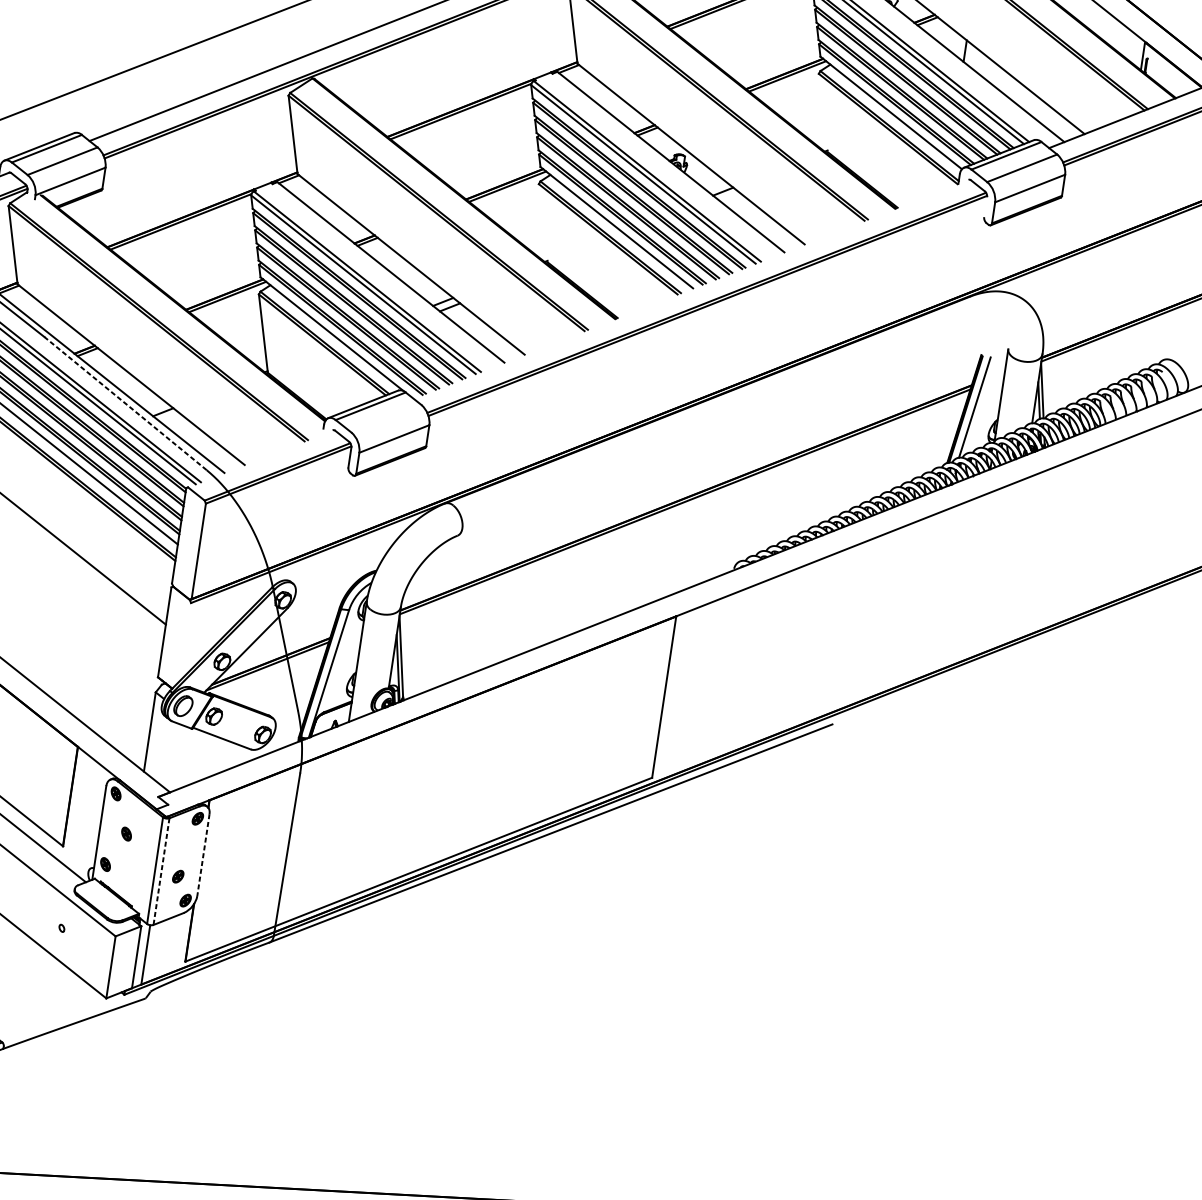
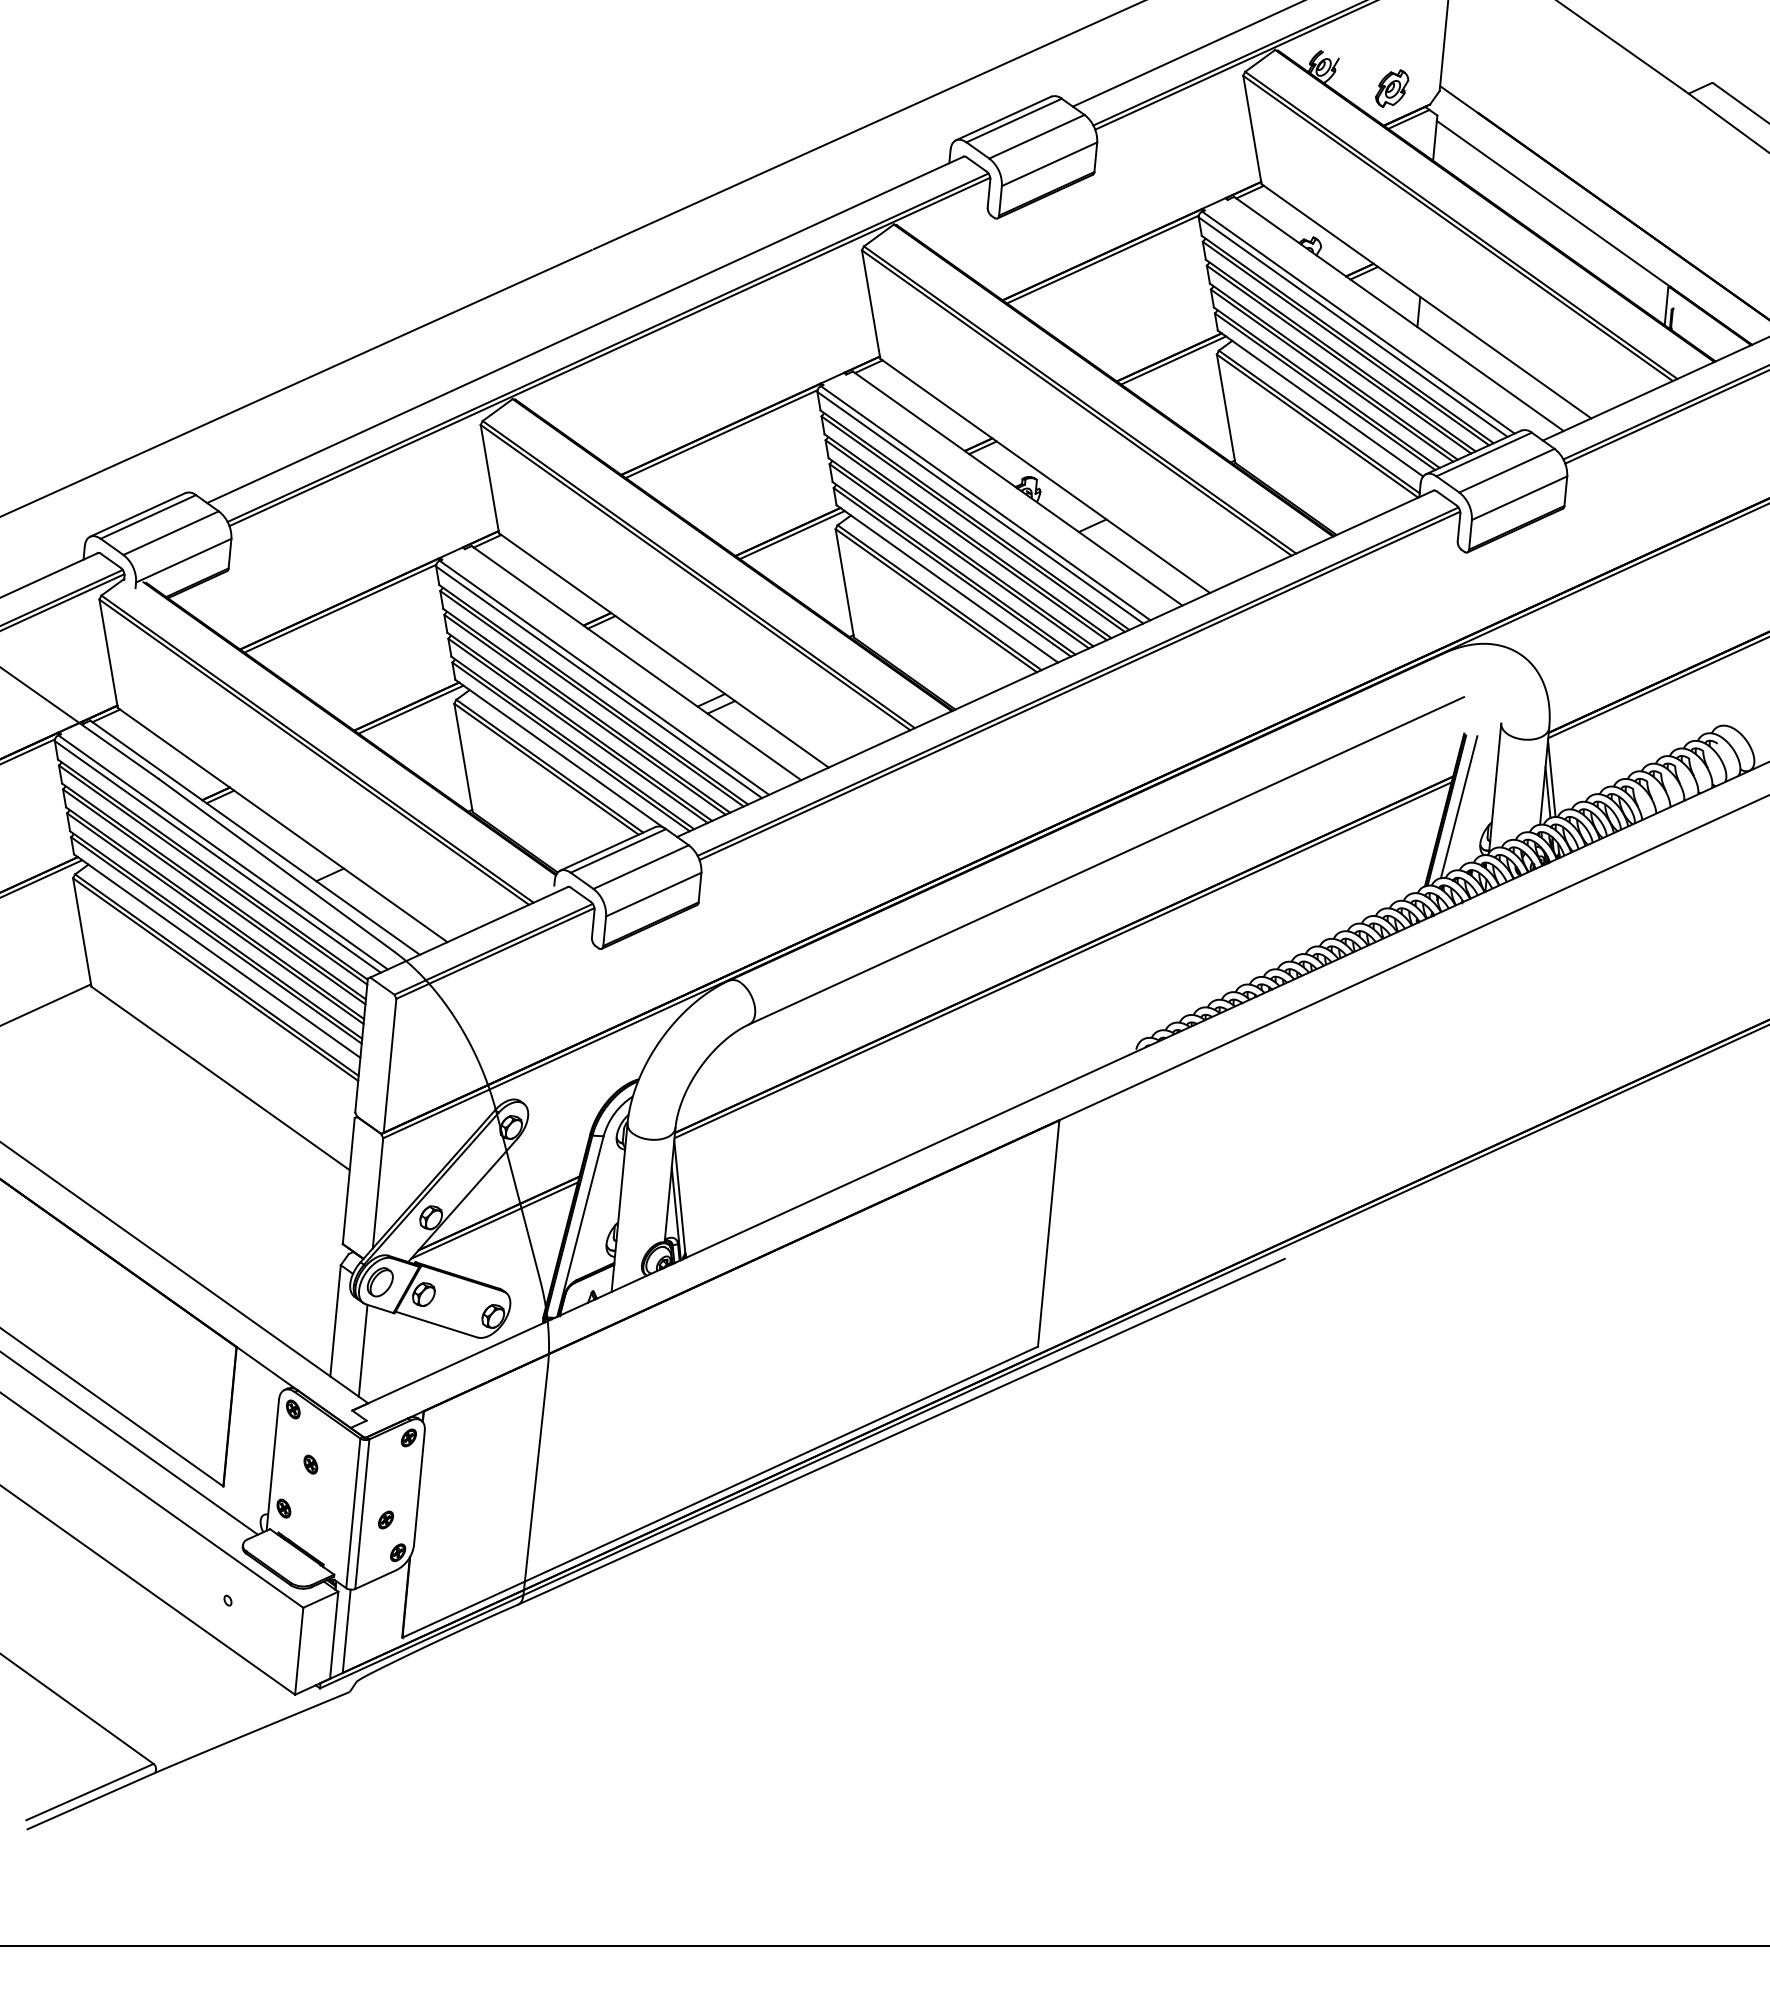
line: (822, 112) -> (1225, 408), added
line: (985, 207) -> (1458, 527), added
line: (543, 223) -> (844, 583), added
line: (691, 288) -> (1055, 663), added
line: (125, 403) -> (276, 865), dashed -> solid
line: (385, 418) -> (640, 866), added
line: (720, 432) -> (1106, 860), added
line: (260, 458) -> (469, 931), added
line: (184, 642) -> (377, 1193), added
line: (167, 754) -> (362, 1350), added
line: (203, 855) -> (419, 1488), dashed -> solid
line: (161, 871) -> (362, 1514), dashed -> solid

